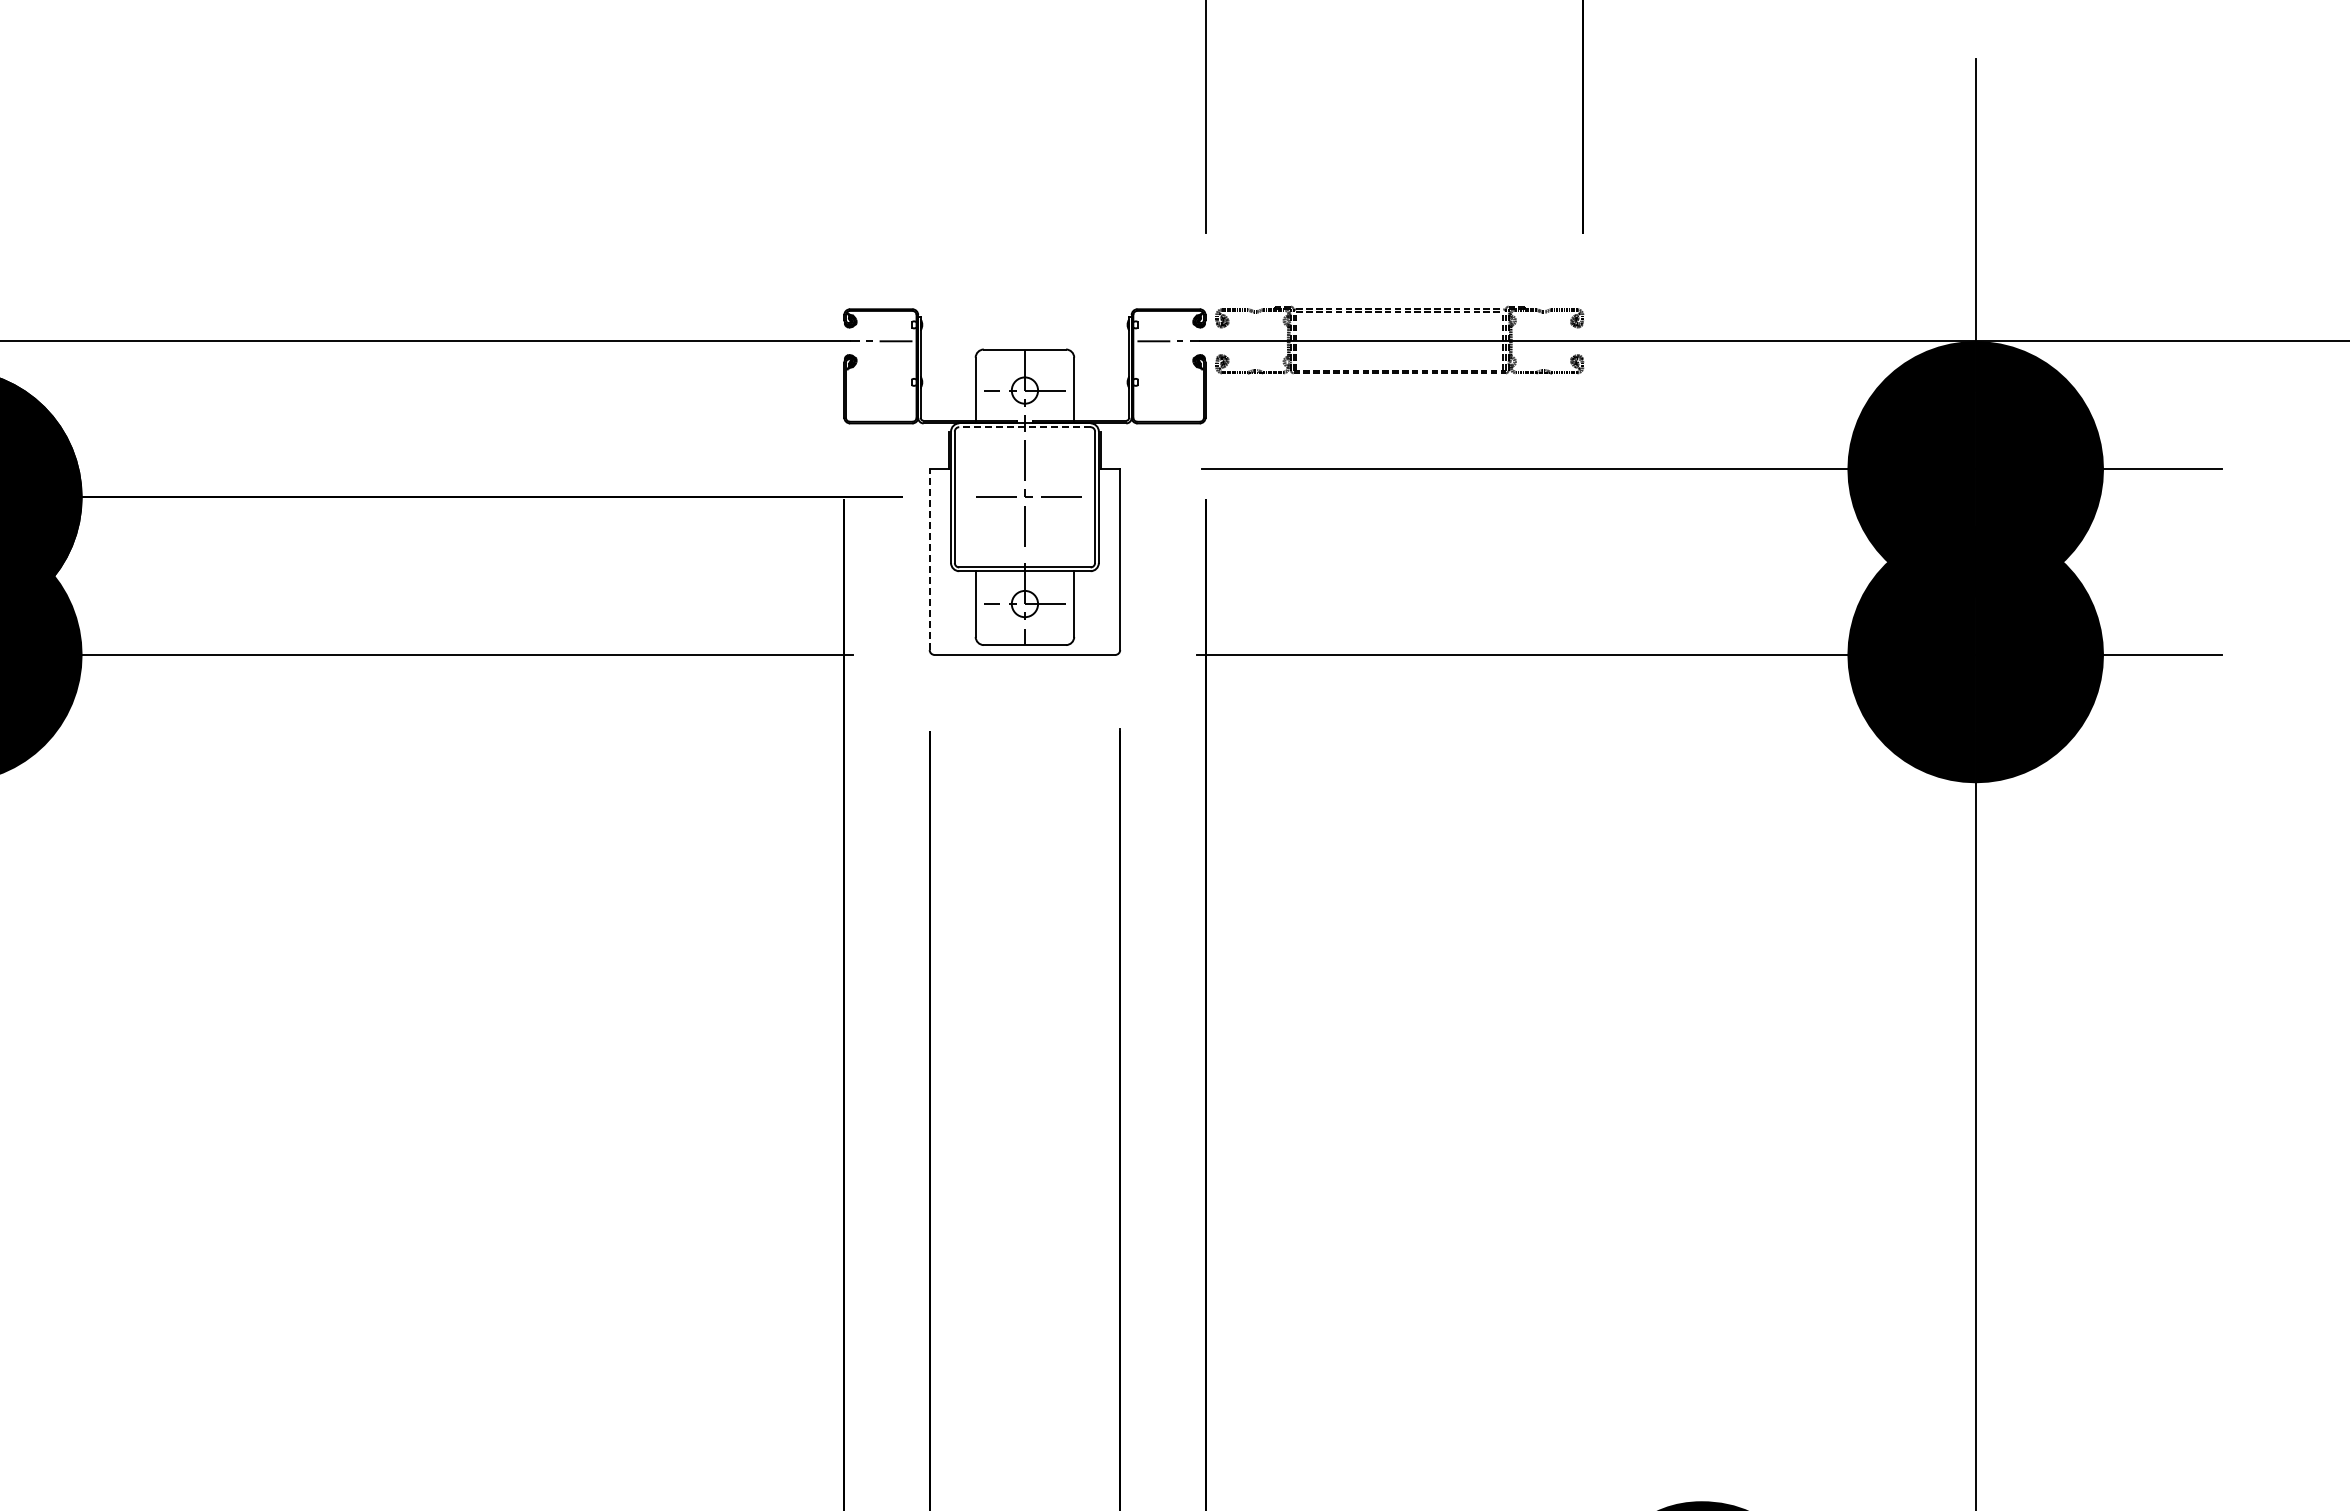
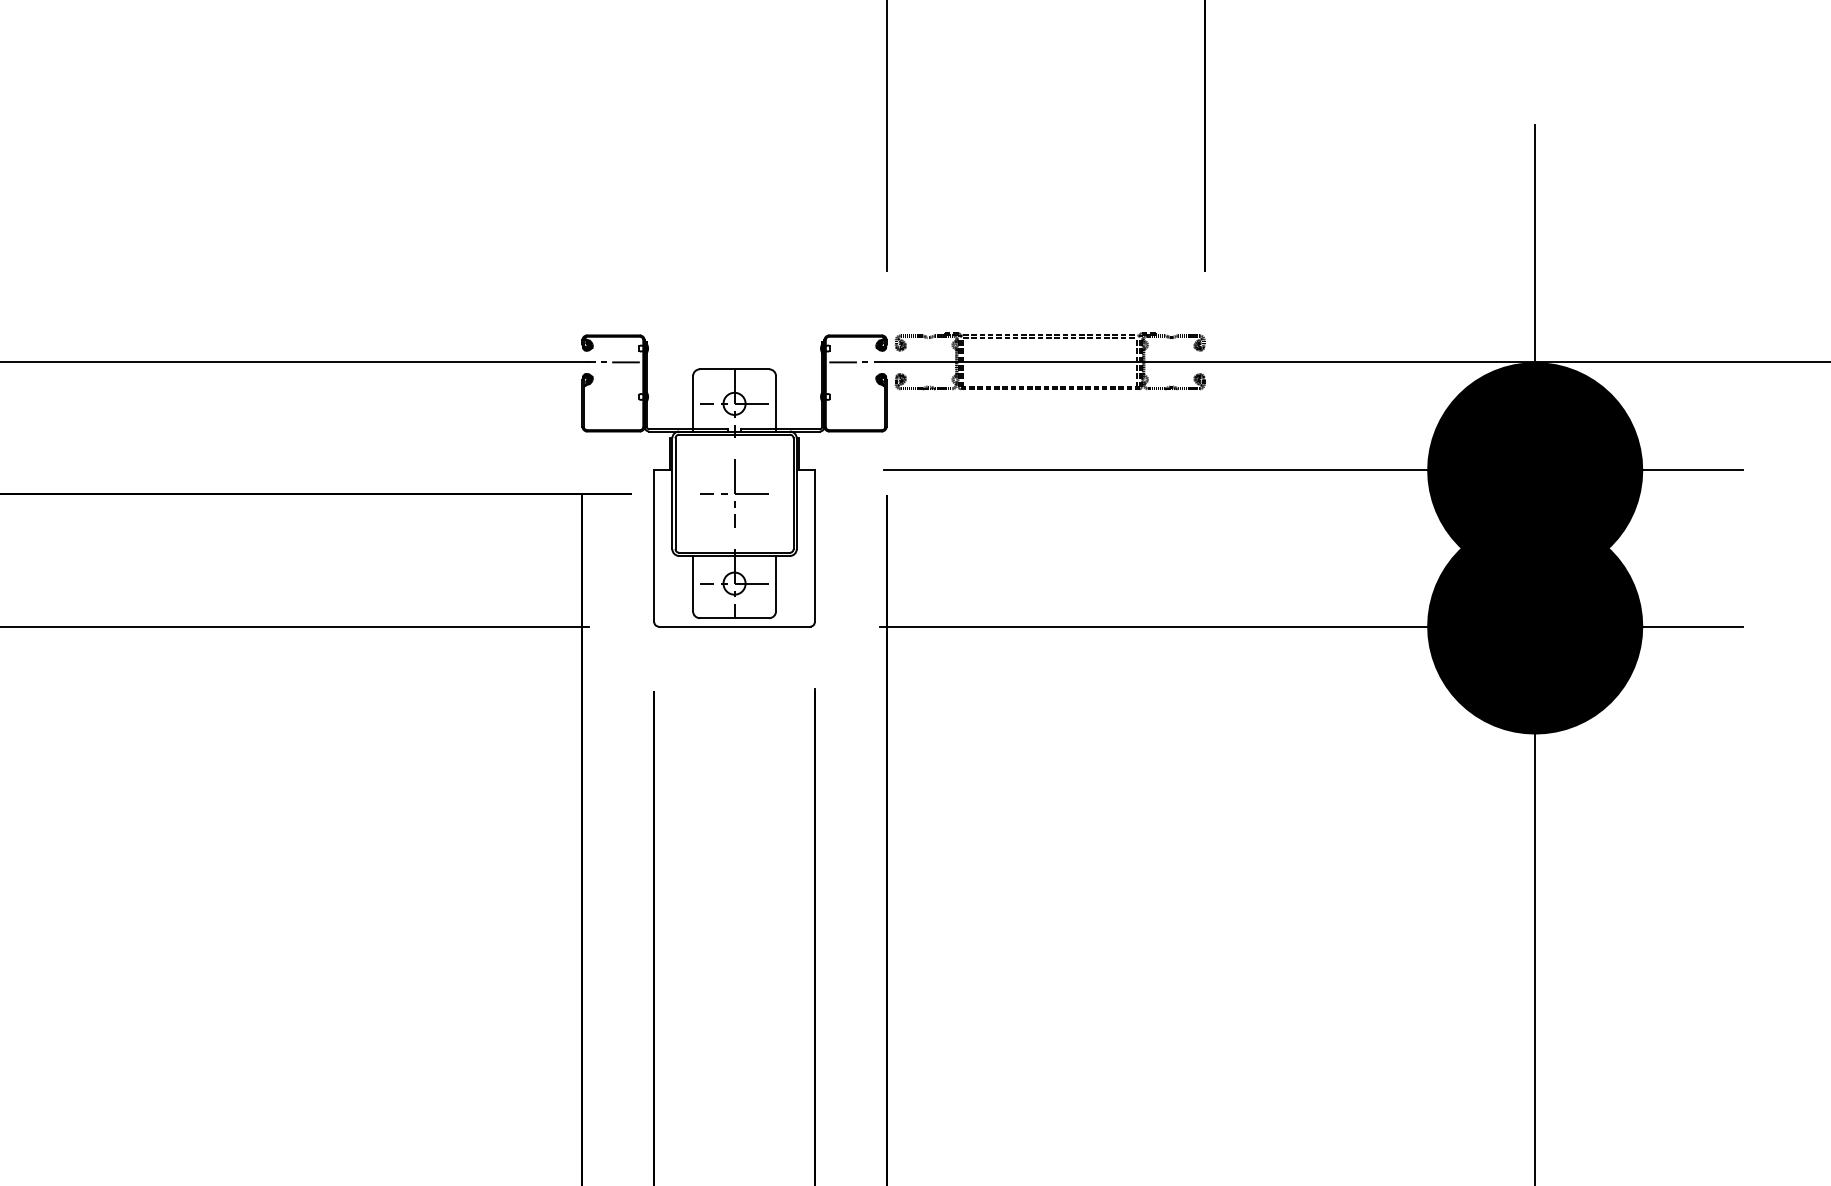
line: (1024, 427) -> (734, 434), dashed -> solid
part: (1024, 496) -> (734, 493), size x0.71
line: (929, 559) -> (654, 546), dashed -> solid

